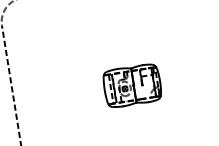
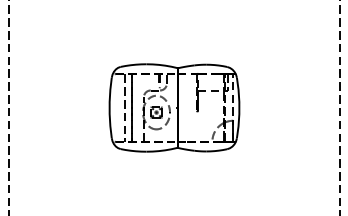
part: (132, 85) -> (174, 107), size x1.67

